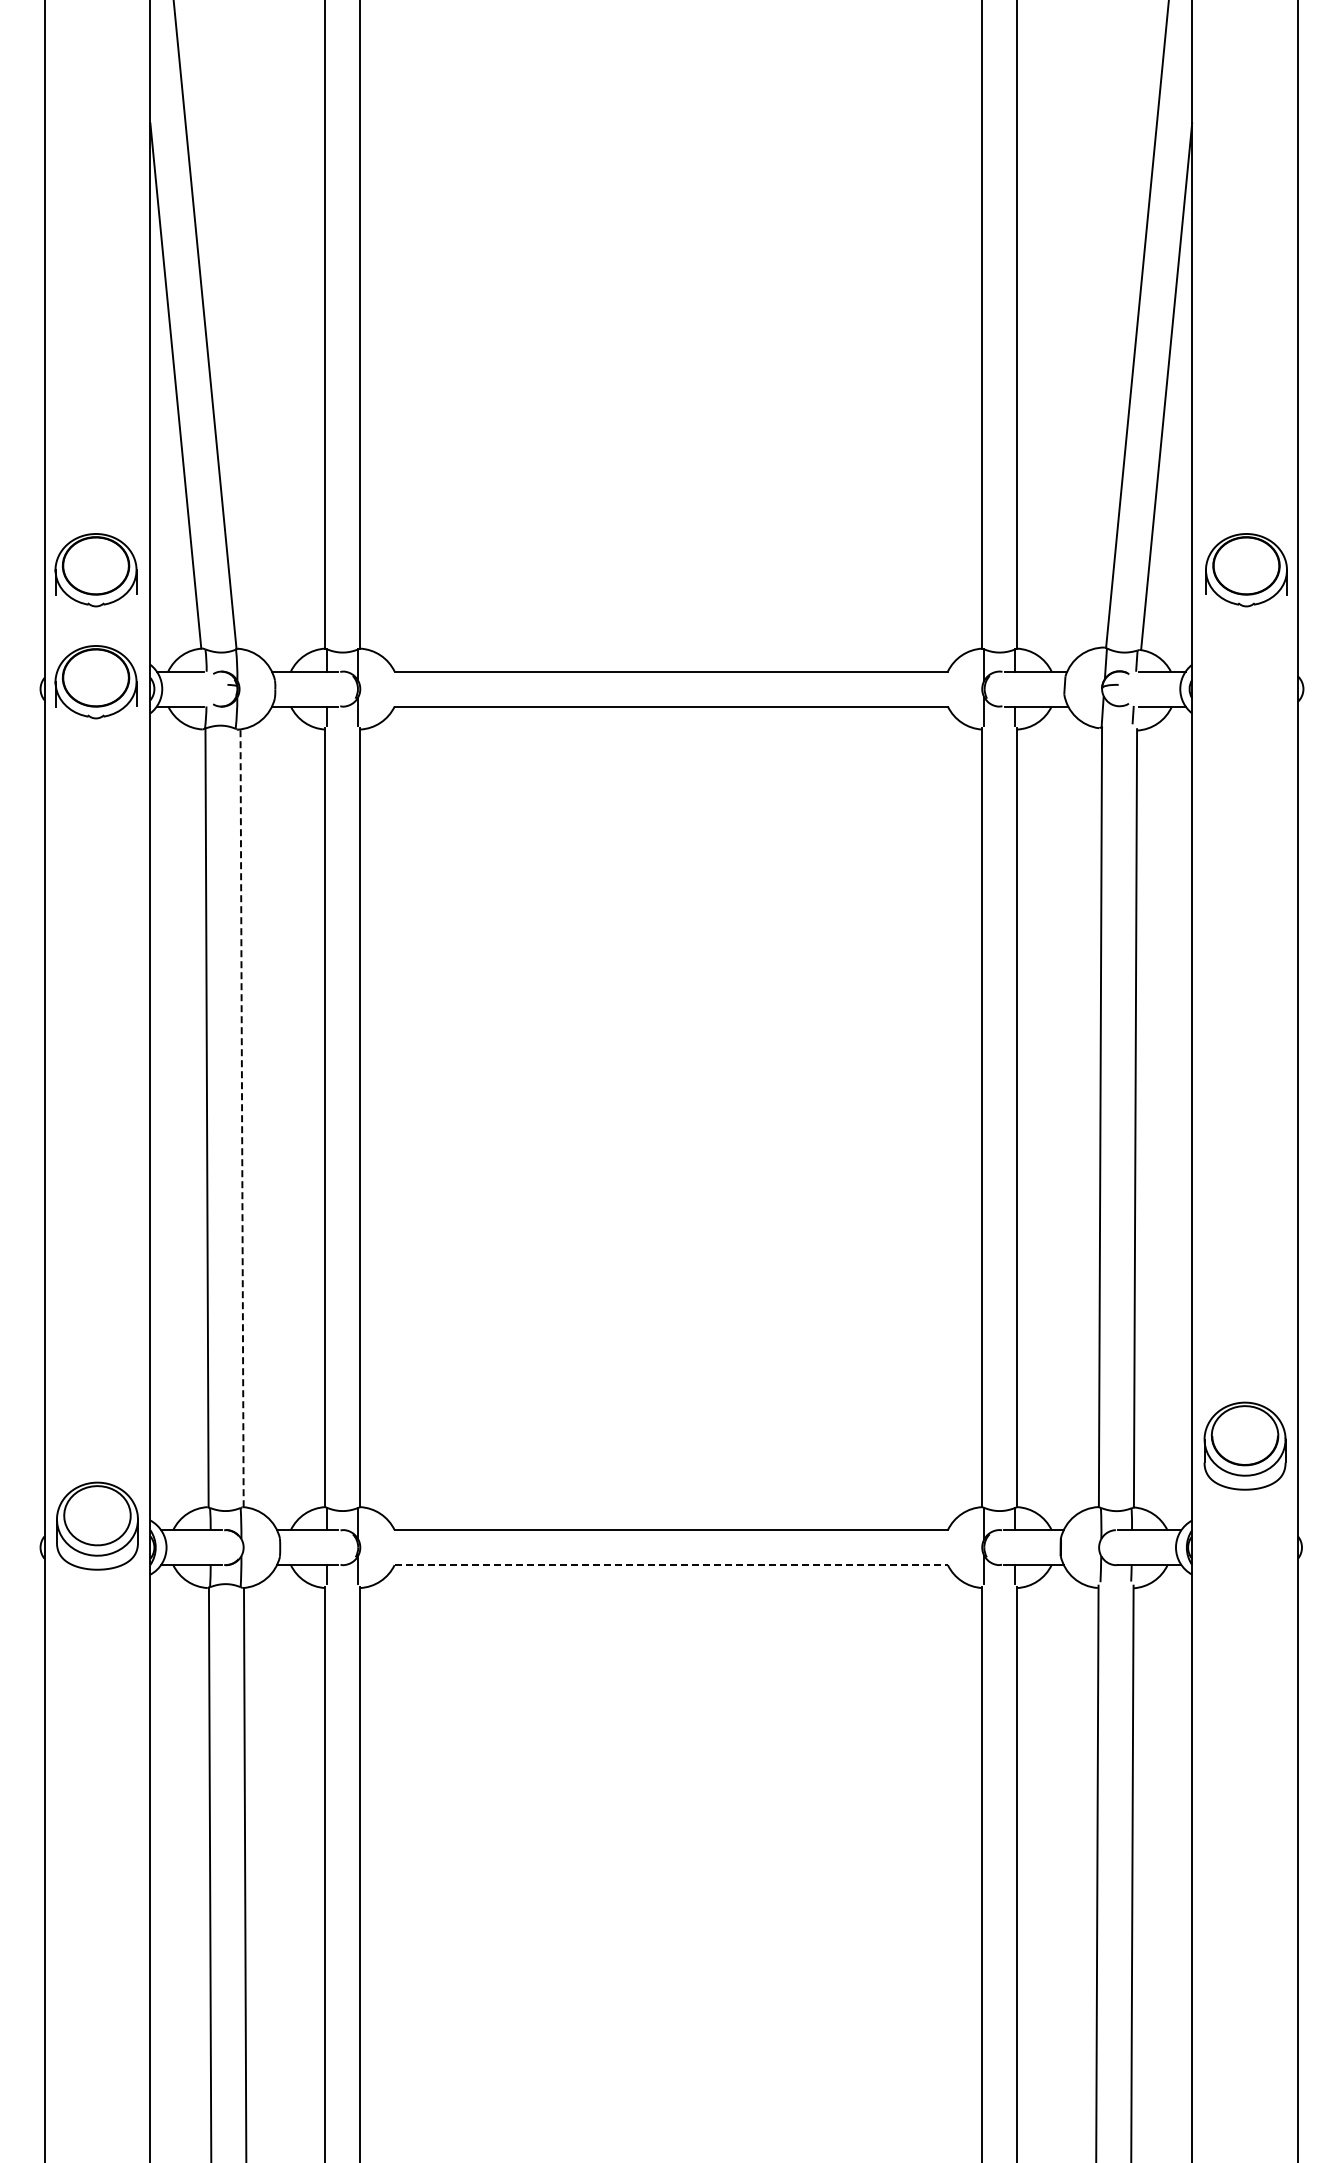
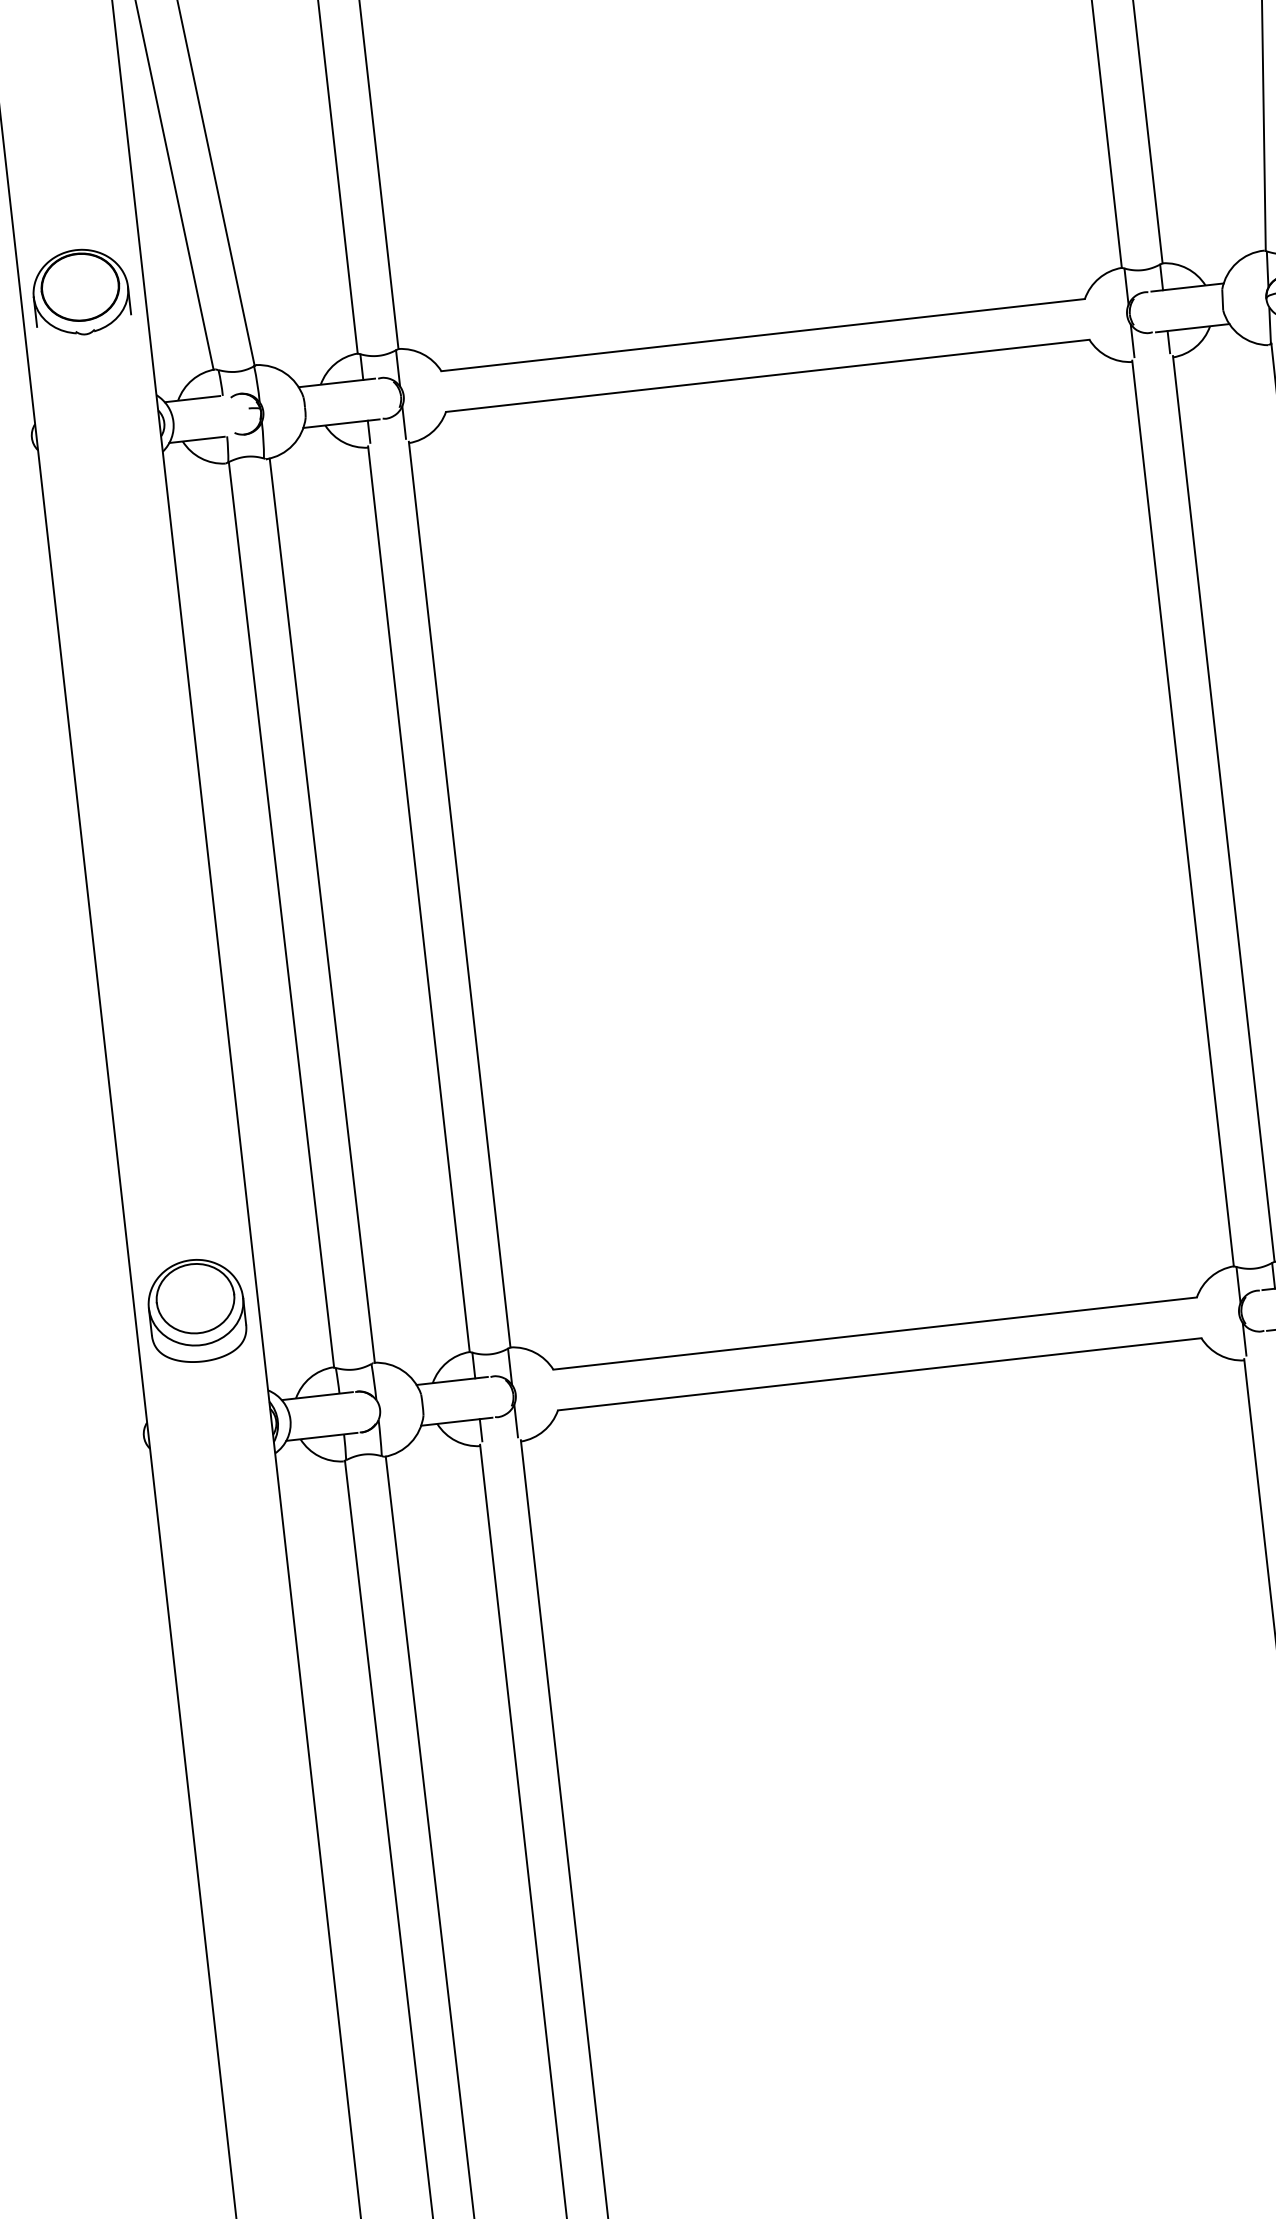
part: (95, 682) -> (94, 422), removed
line: (242, 1118) -> (322, 910), dashed -> solid
part: (97, 1525) -> (196, 1310), moved
line: (671, 1565) -> (880, 1374), dashed -> solid

